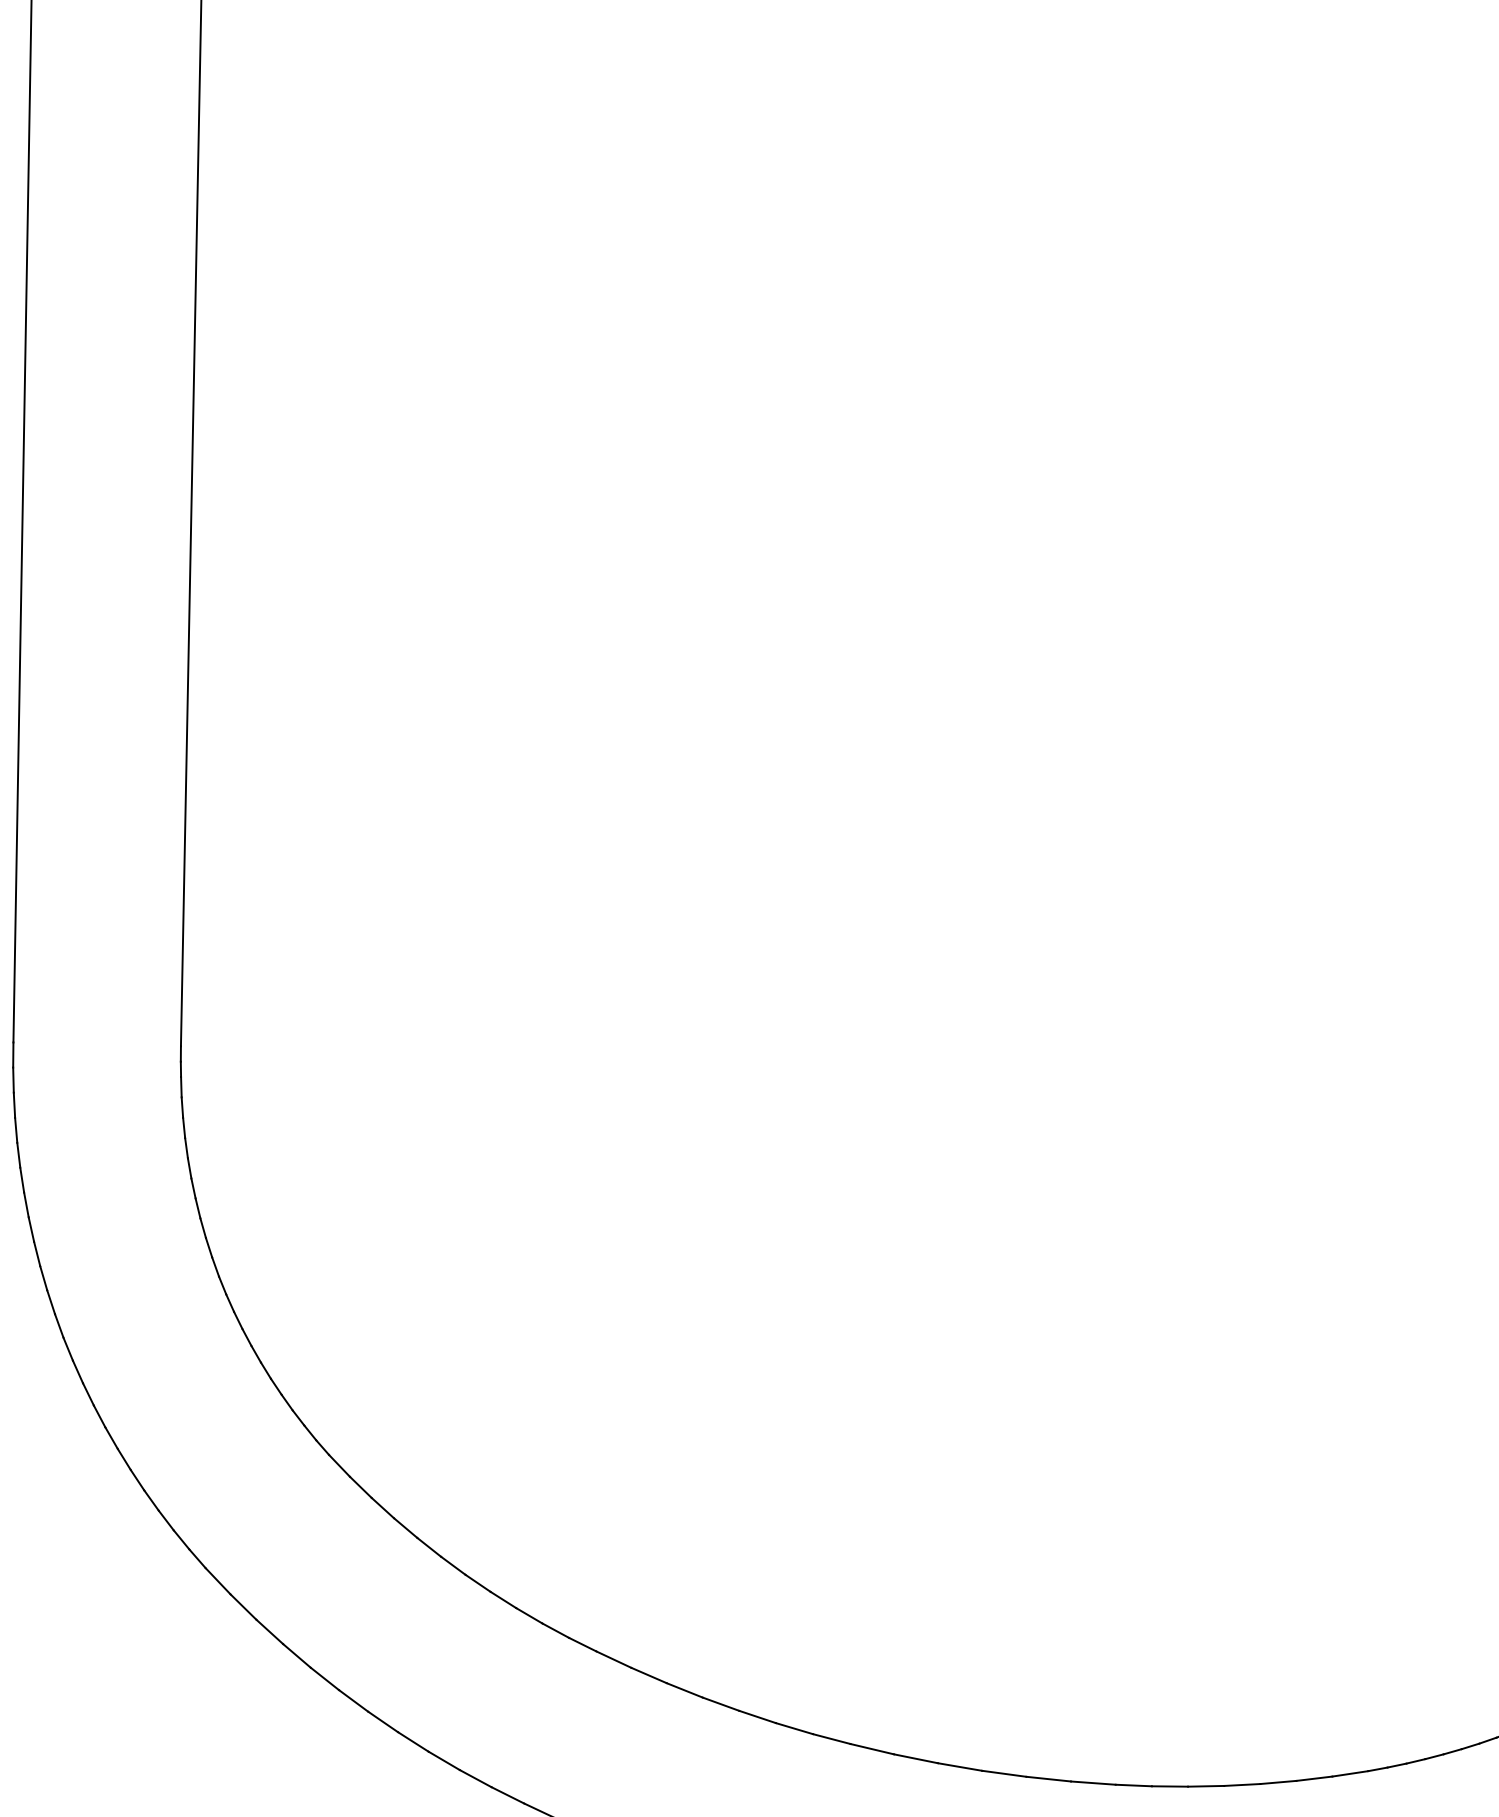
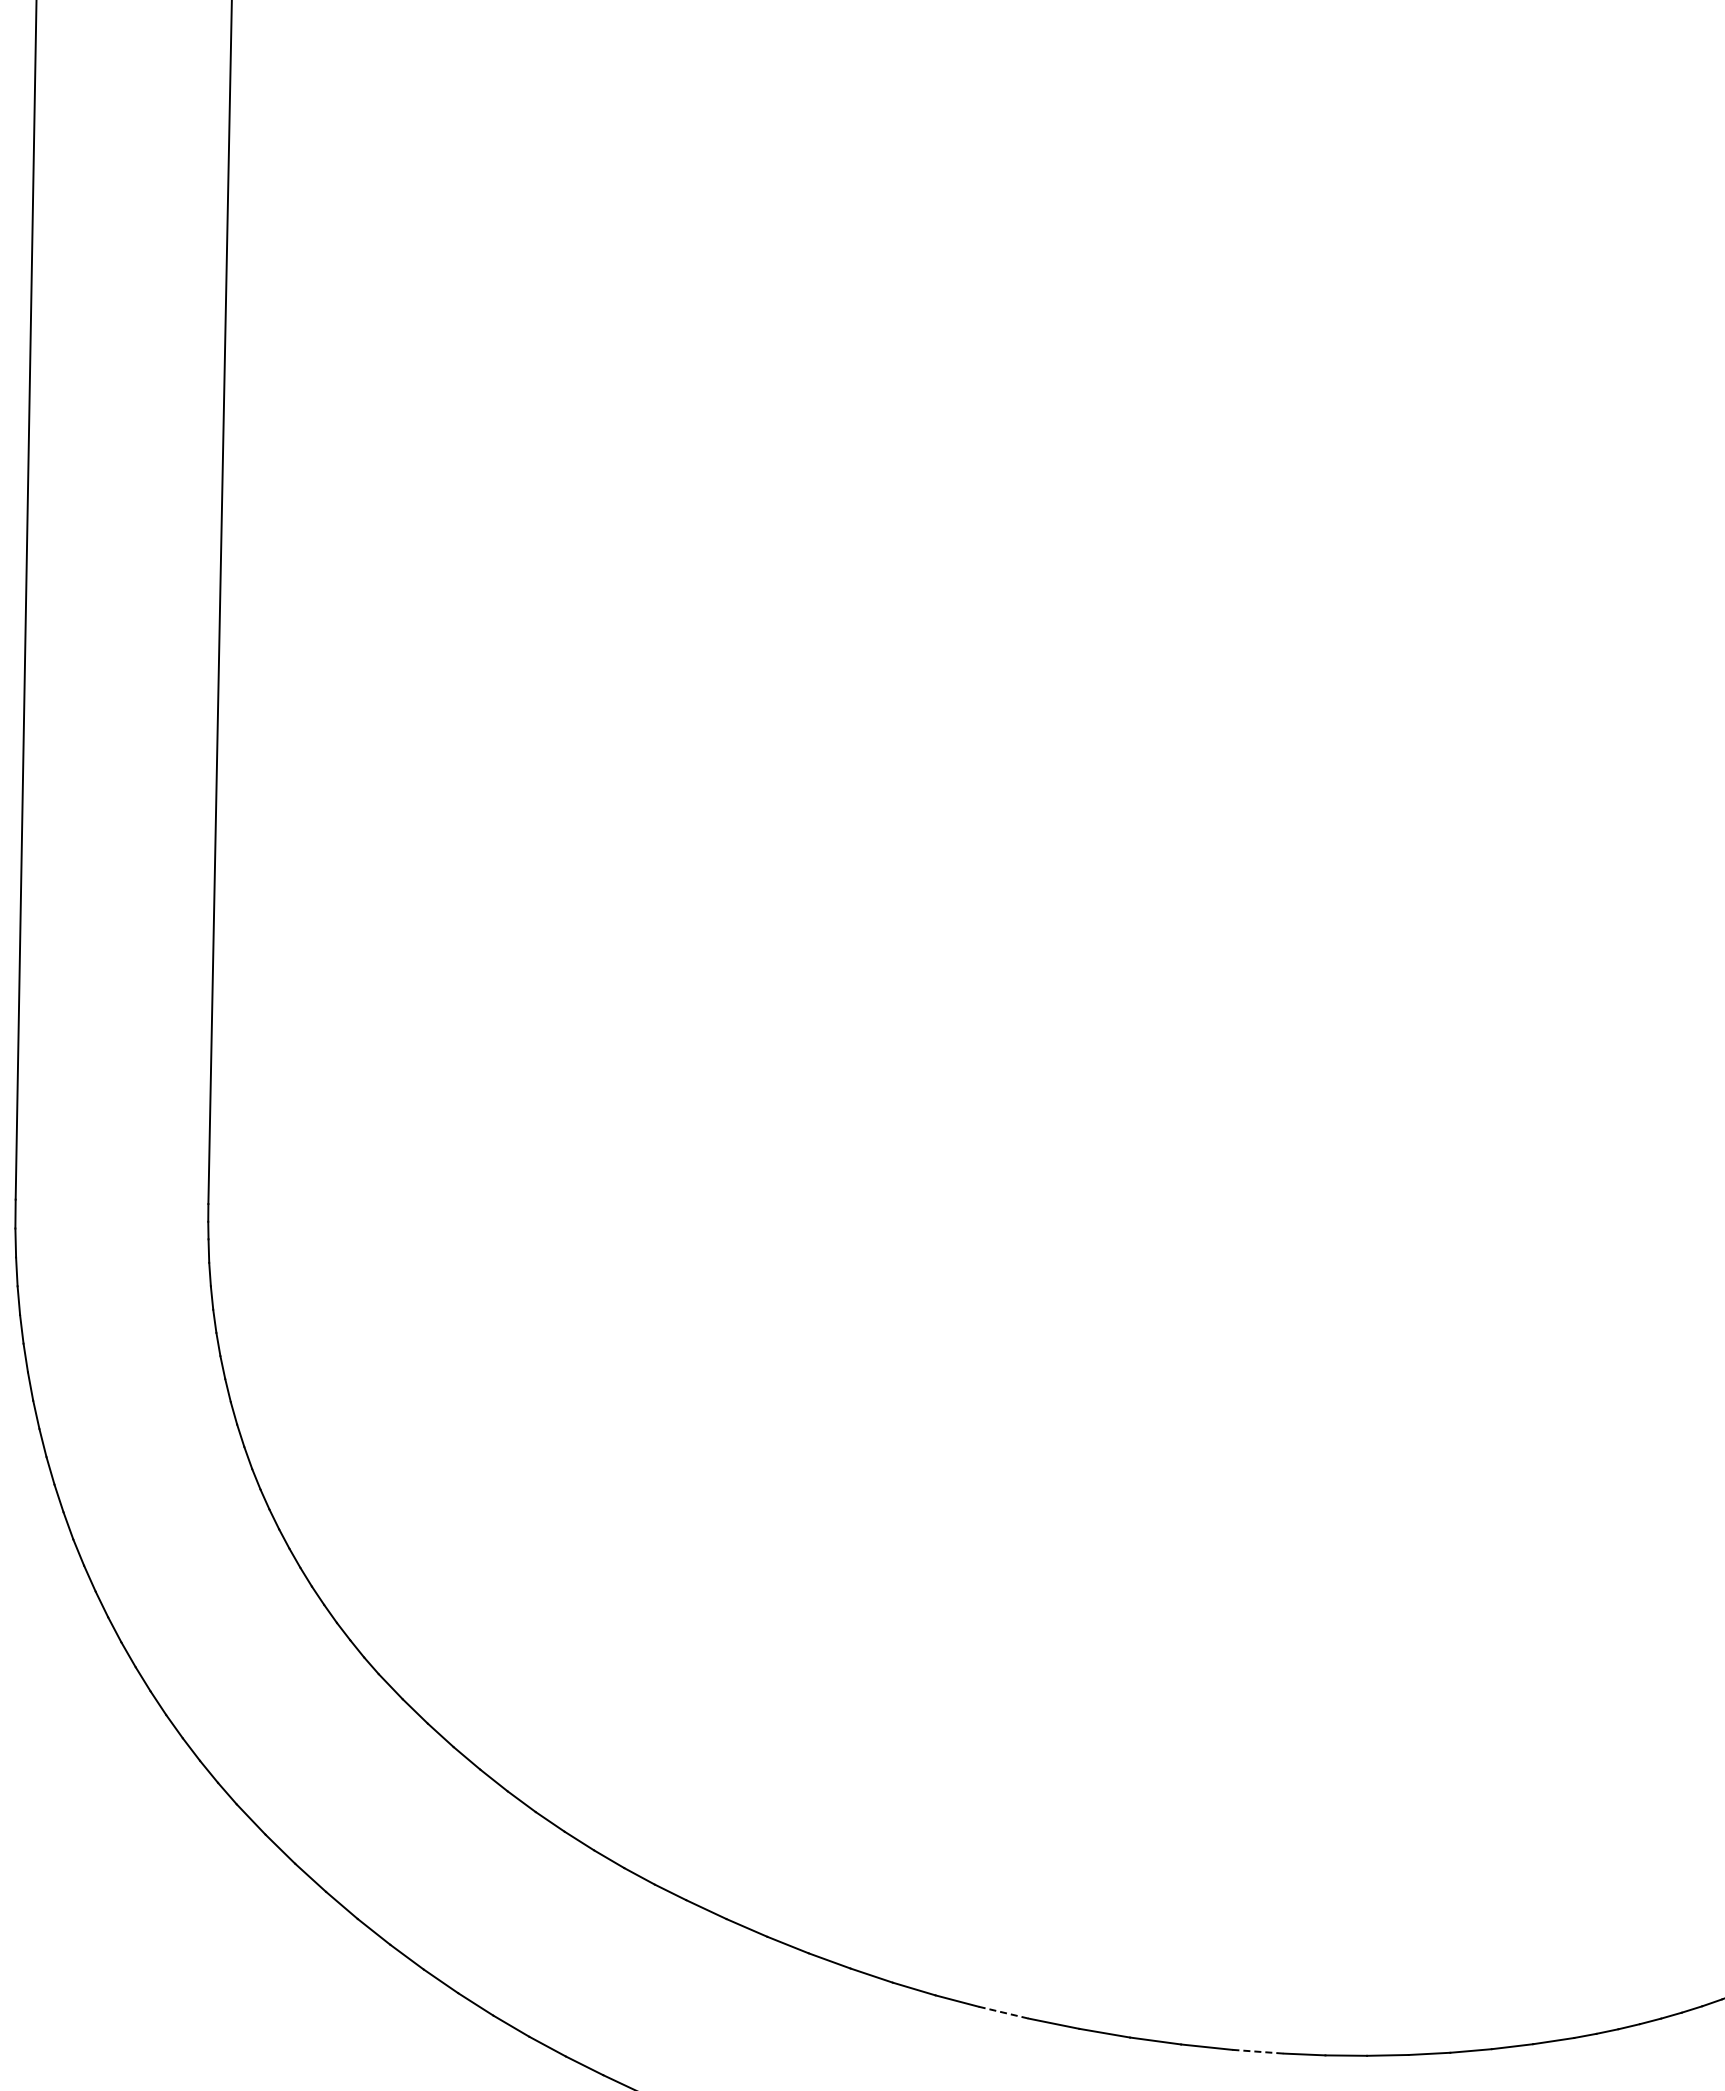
line: (872, 1749) -> (1003, 2012), solid -> dashed
line: (1093, 1782) -> (1258, 2051), solid -> dashed

